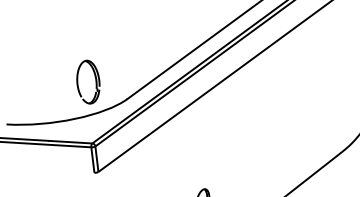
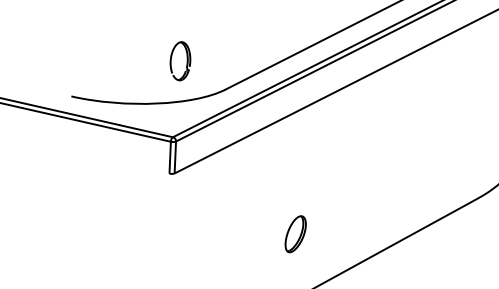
part: (88, 82) -> (180, 61), size x0.71

